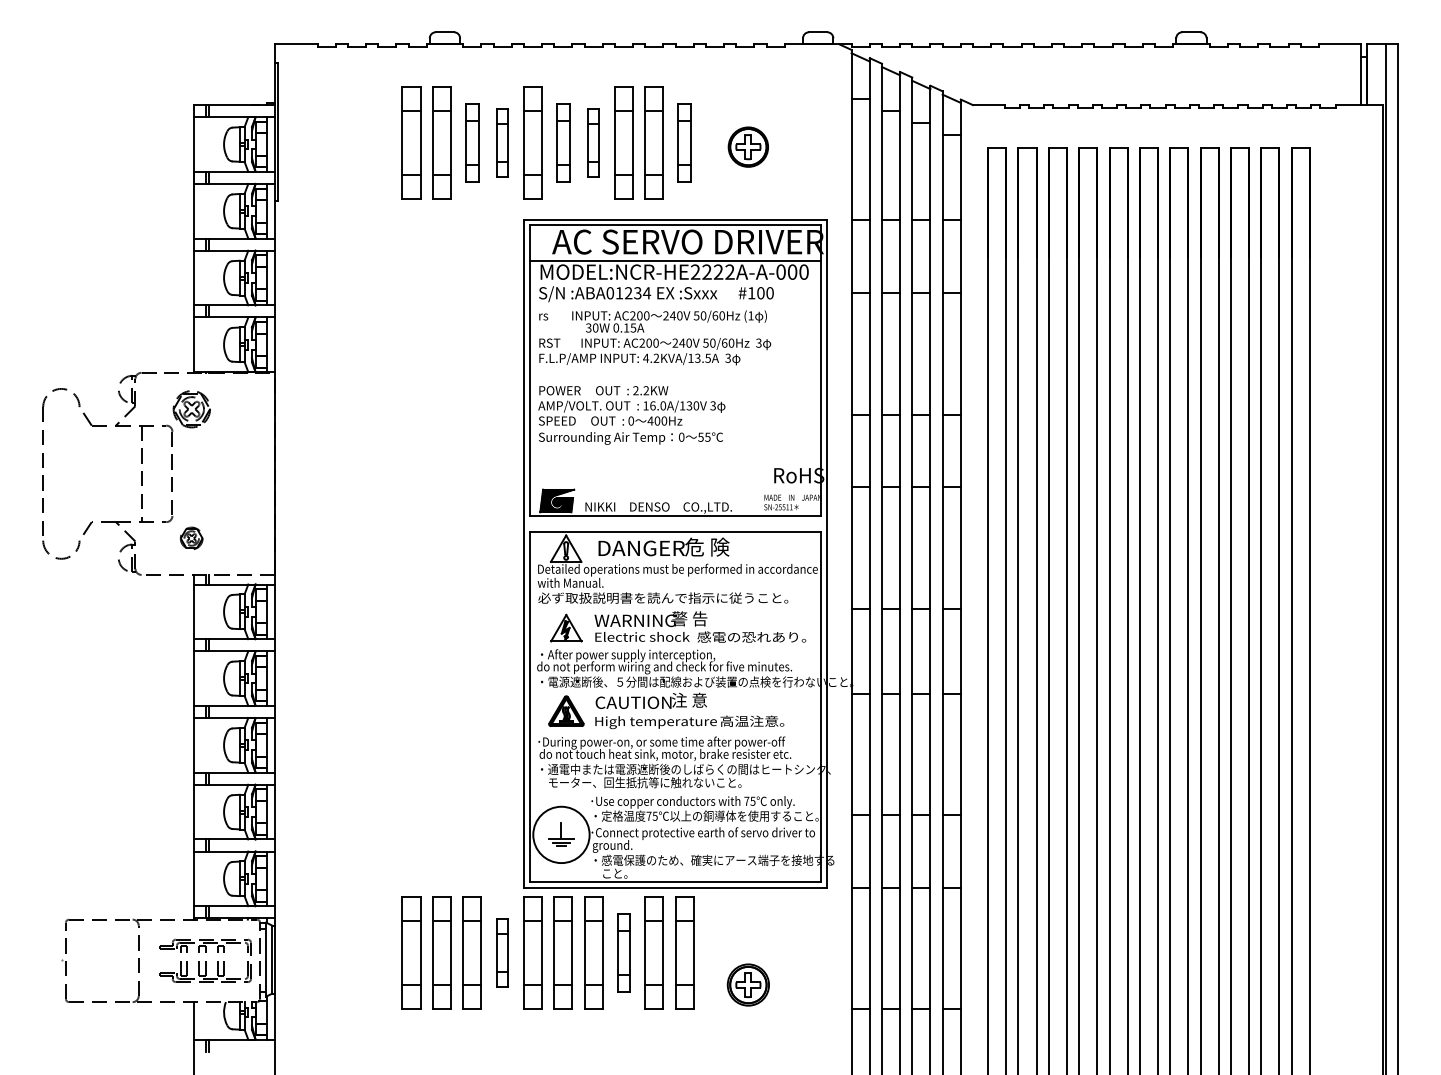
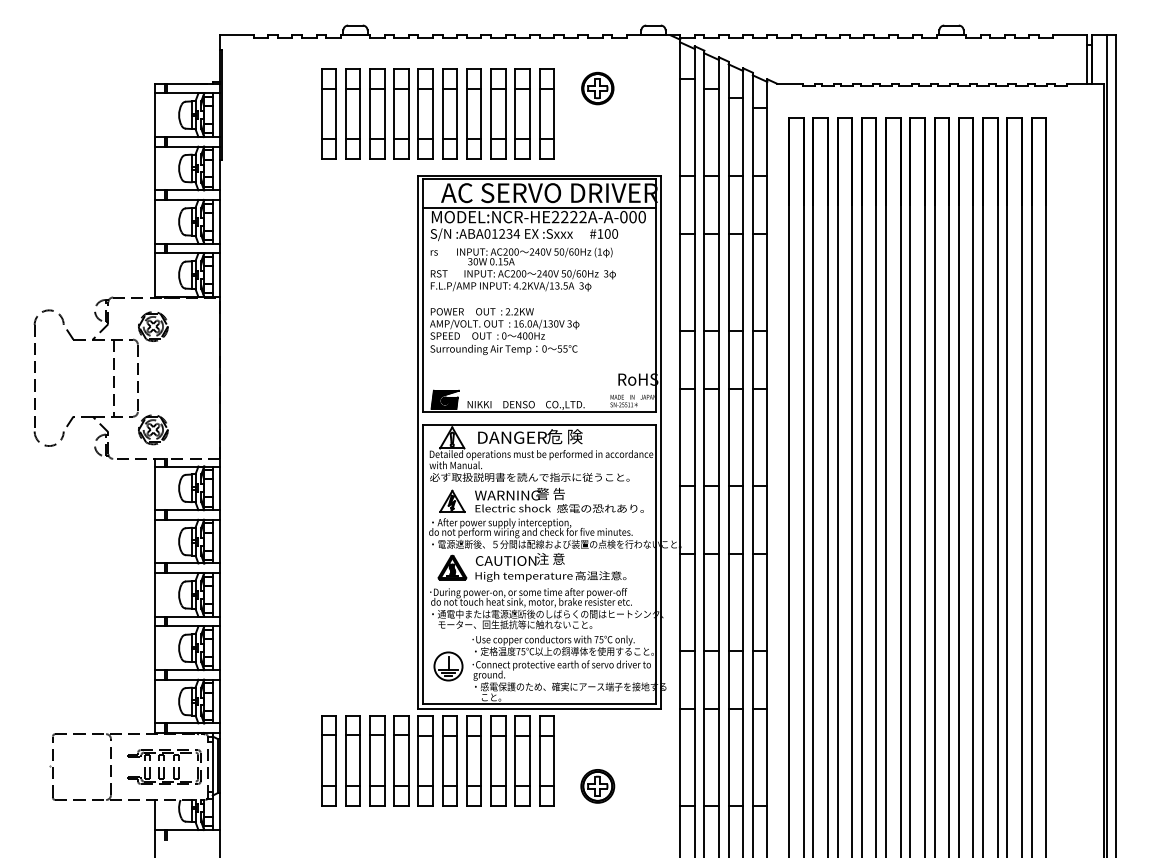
part: (471, 142) -> (376, 113), size x1.43
part: (502, 142) -> (401, 113), size x1.67
part: (562, 142) -> (449, 113), size x1.43
part: (593, 142) -> (474, 113), size x1.67
part: (684, 142) -> (546, 113), size x1.43
part: (747, 146) -> (597, 88), moved
part: (191, 538) -> (153, 429), size x1.67
circle: (561, 834) -> (448, 666), size x0.62
part: (502, 952) -> (401, 760), size x1.67
part: (623, 952) -> (498, 760), size x1.43

